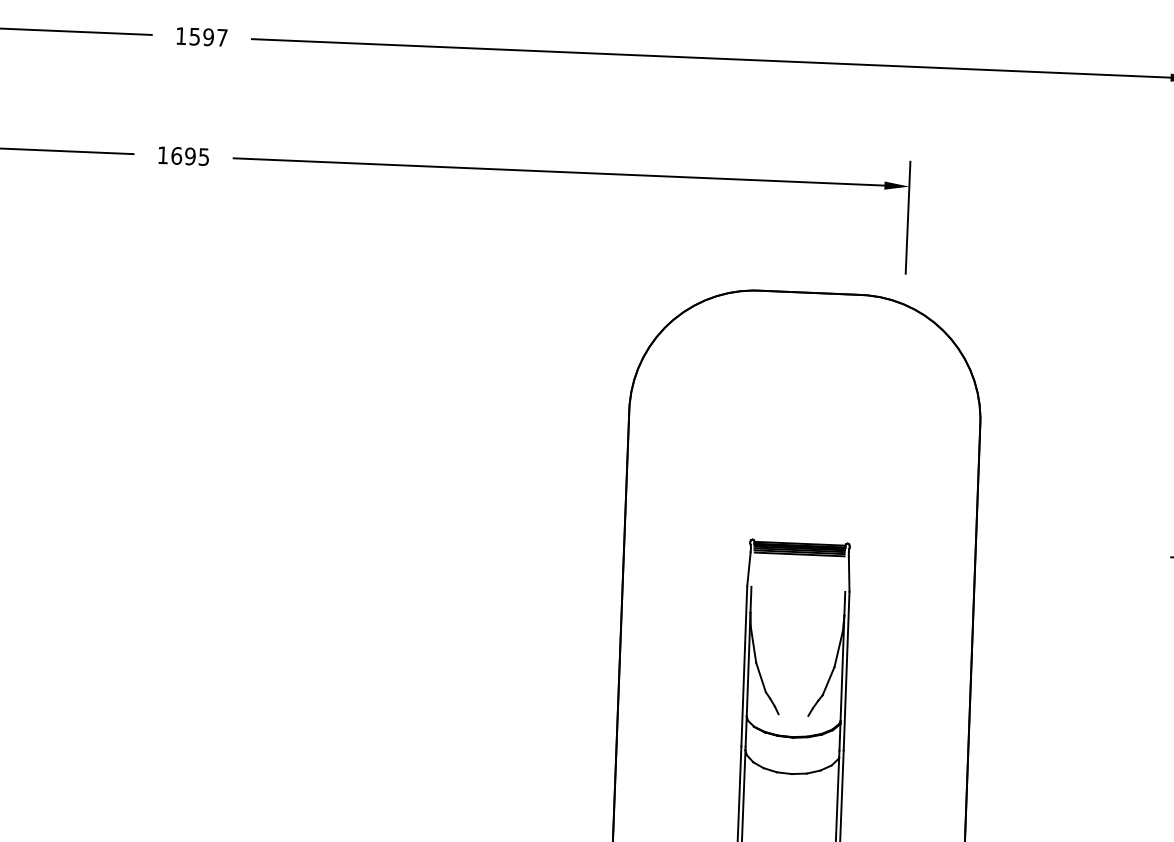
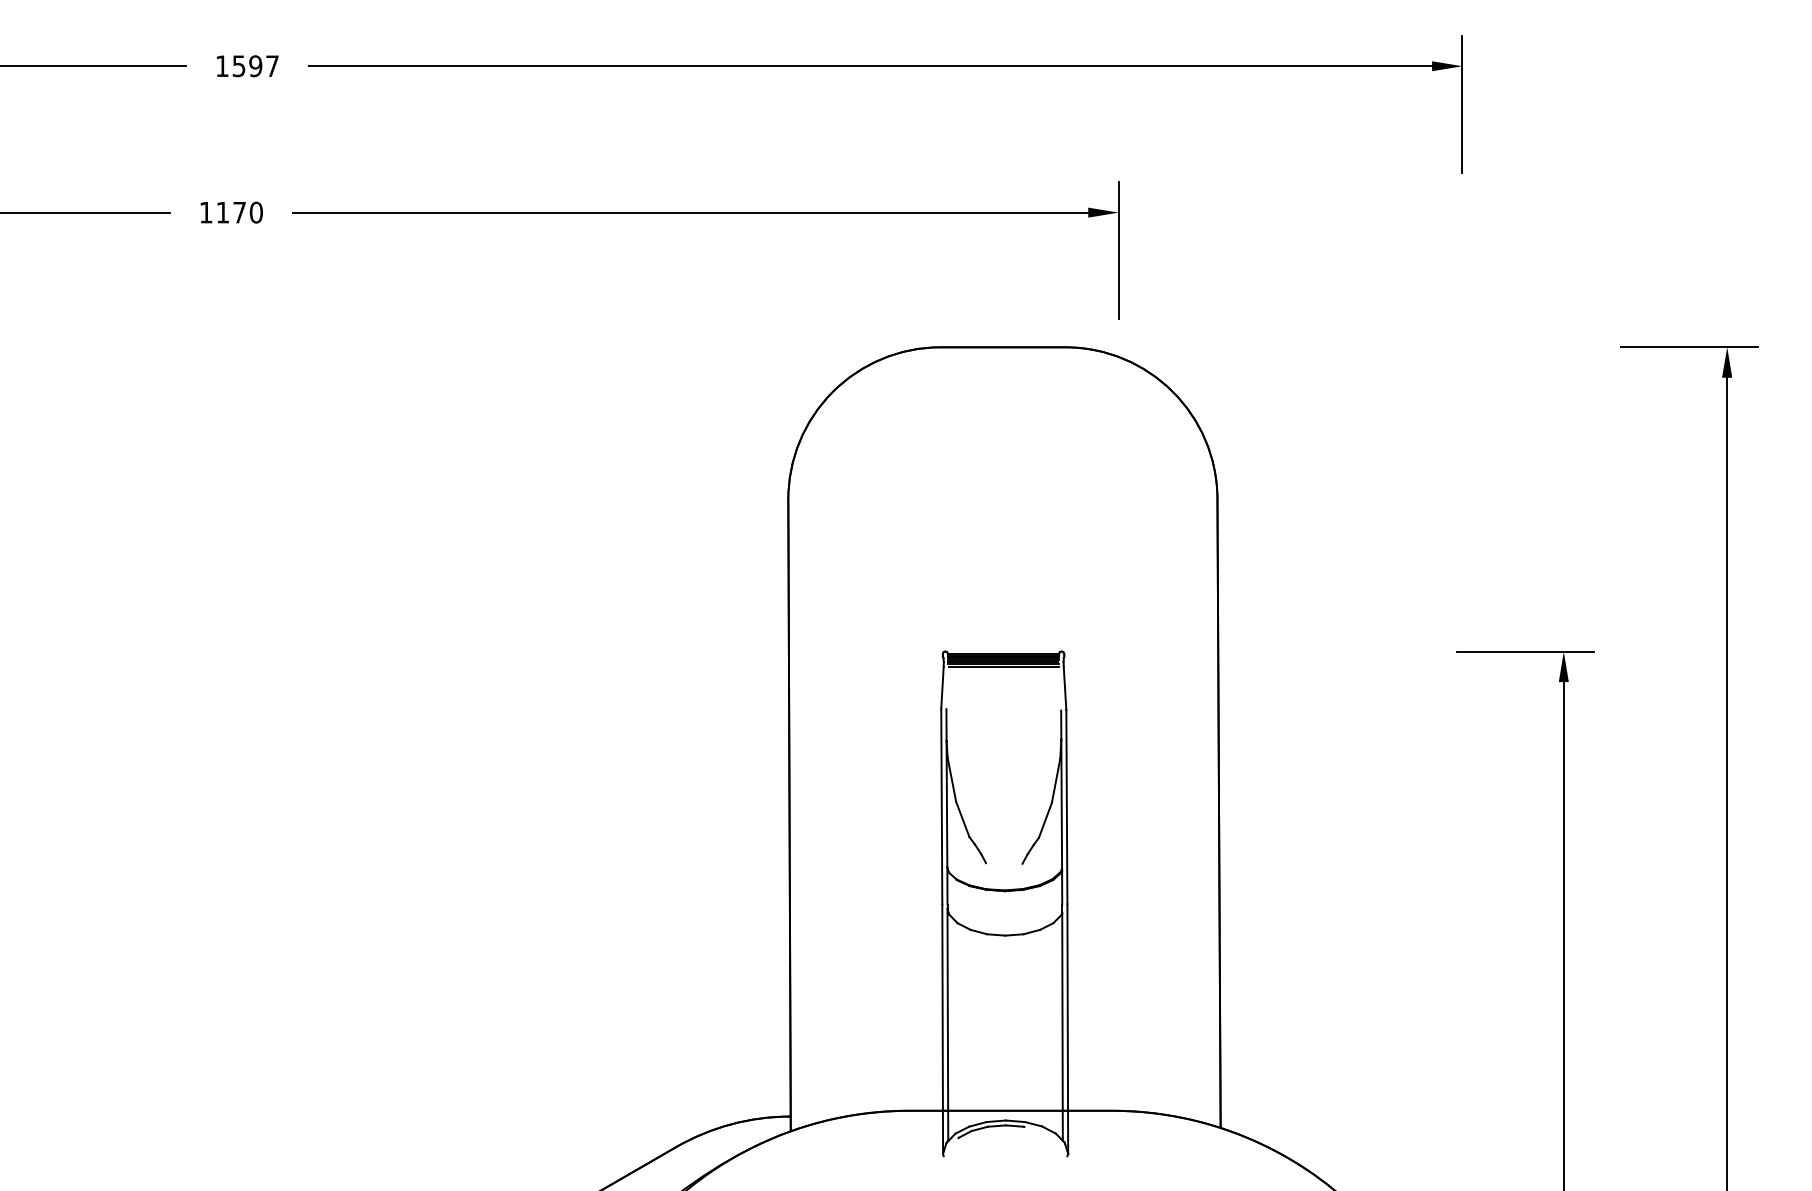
text: (190, 156) -> (239, 212), 1695 -> 1170

